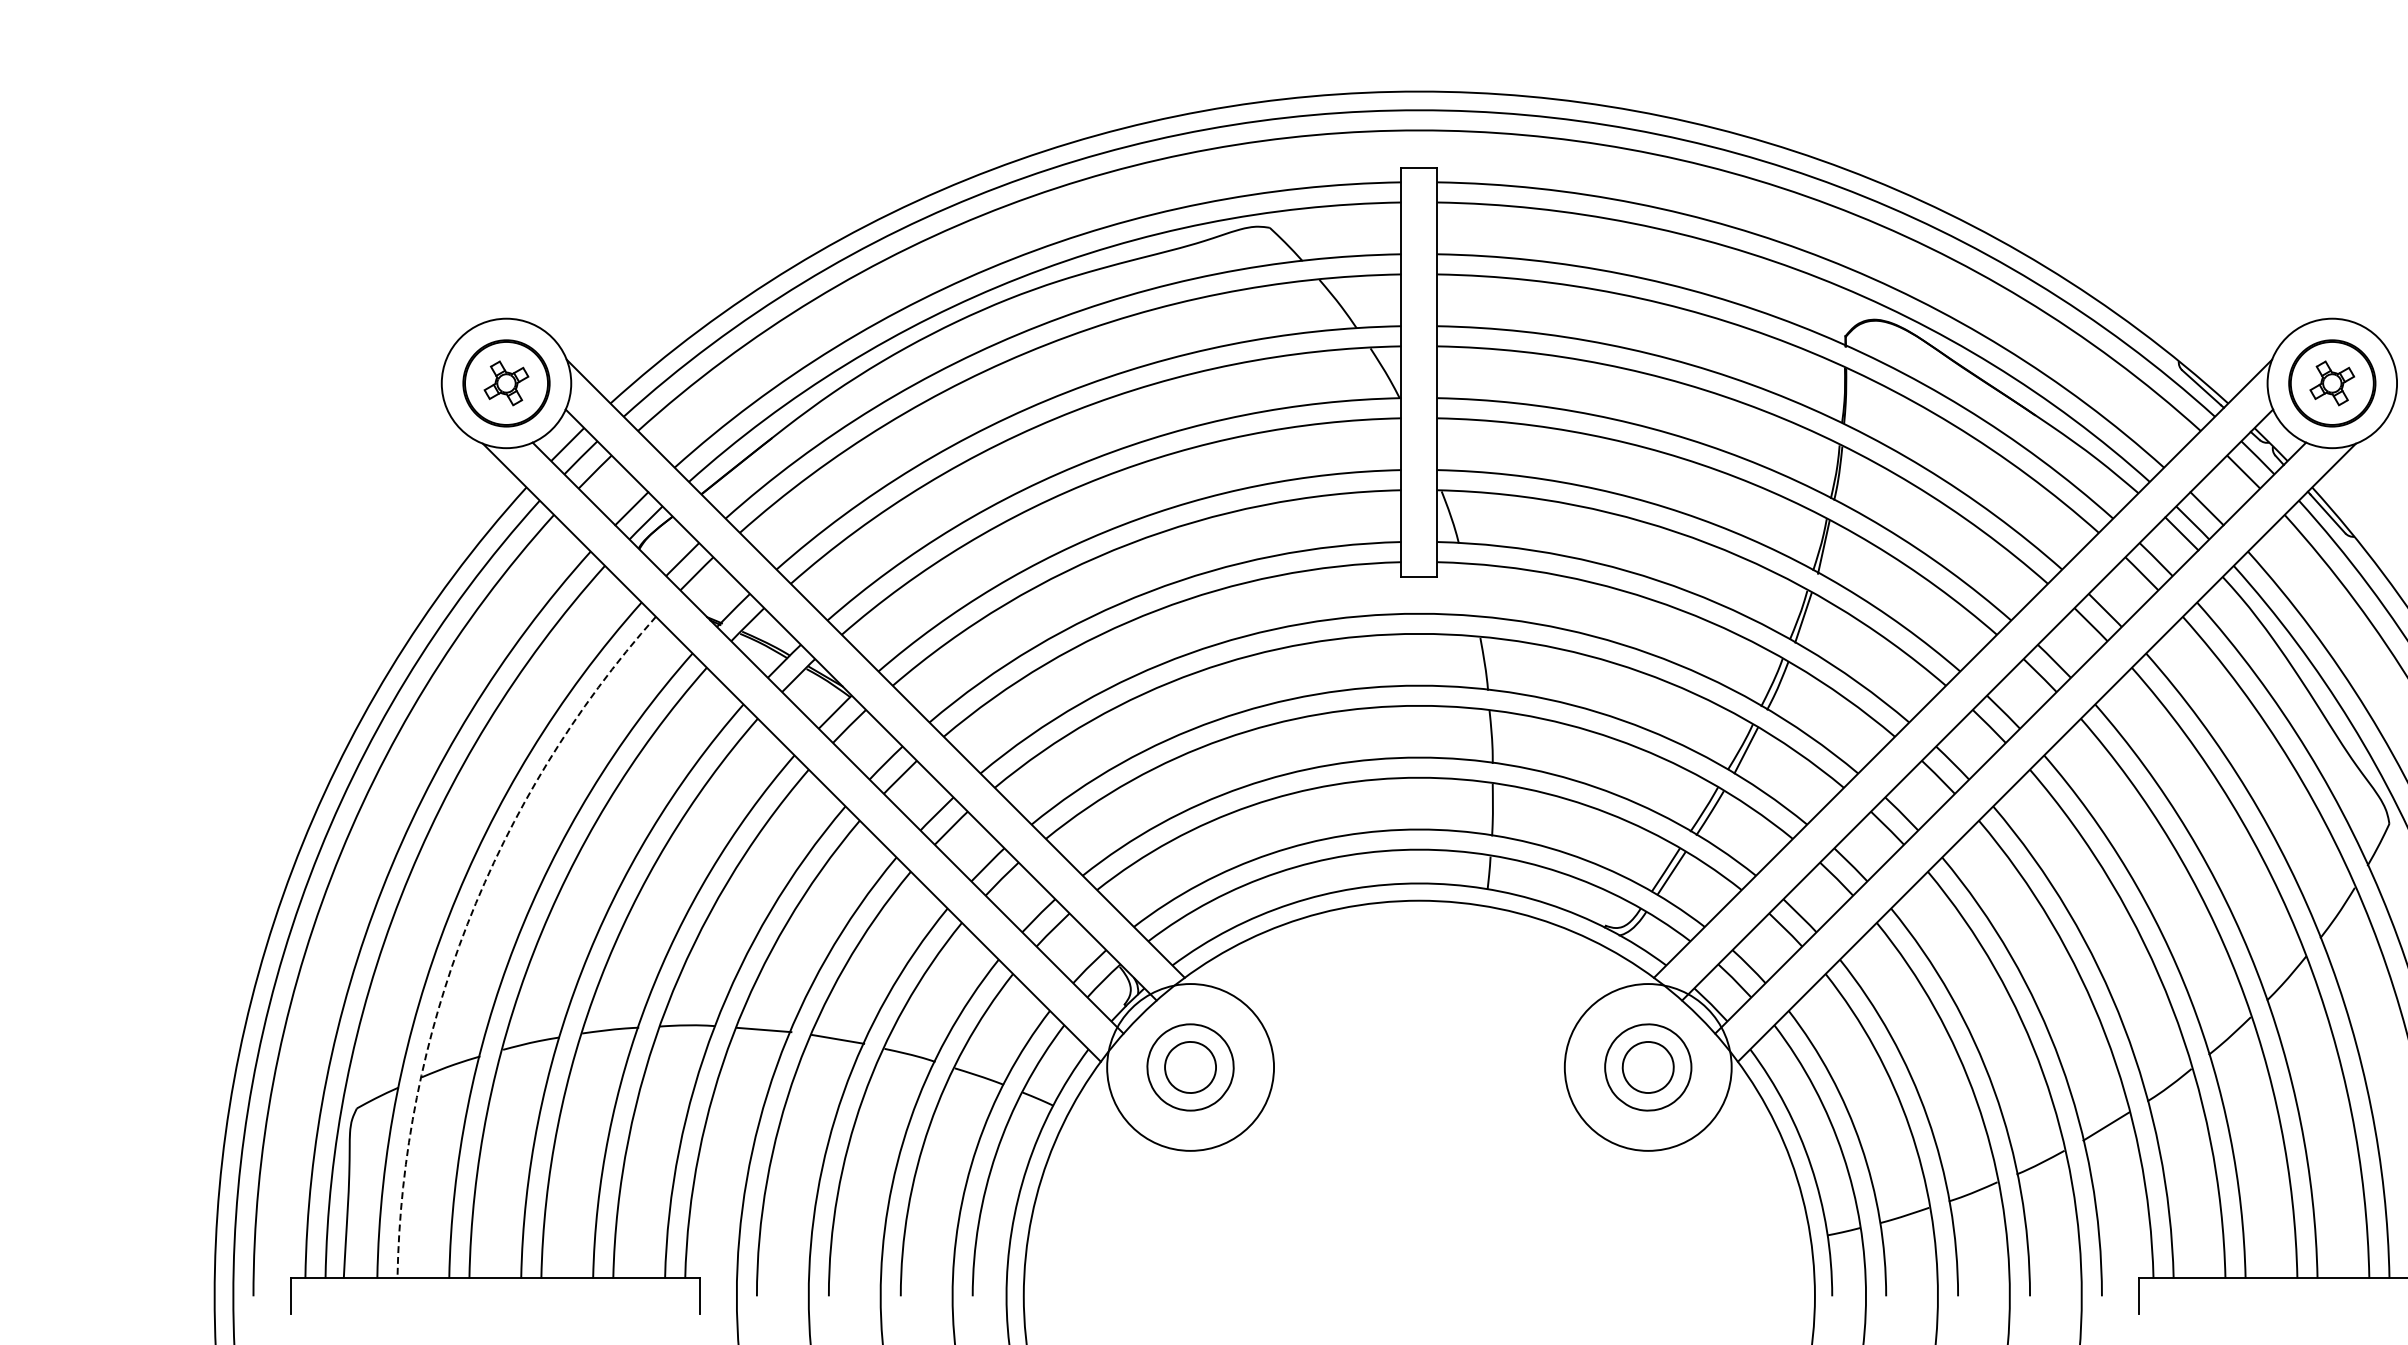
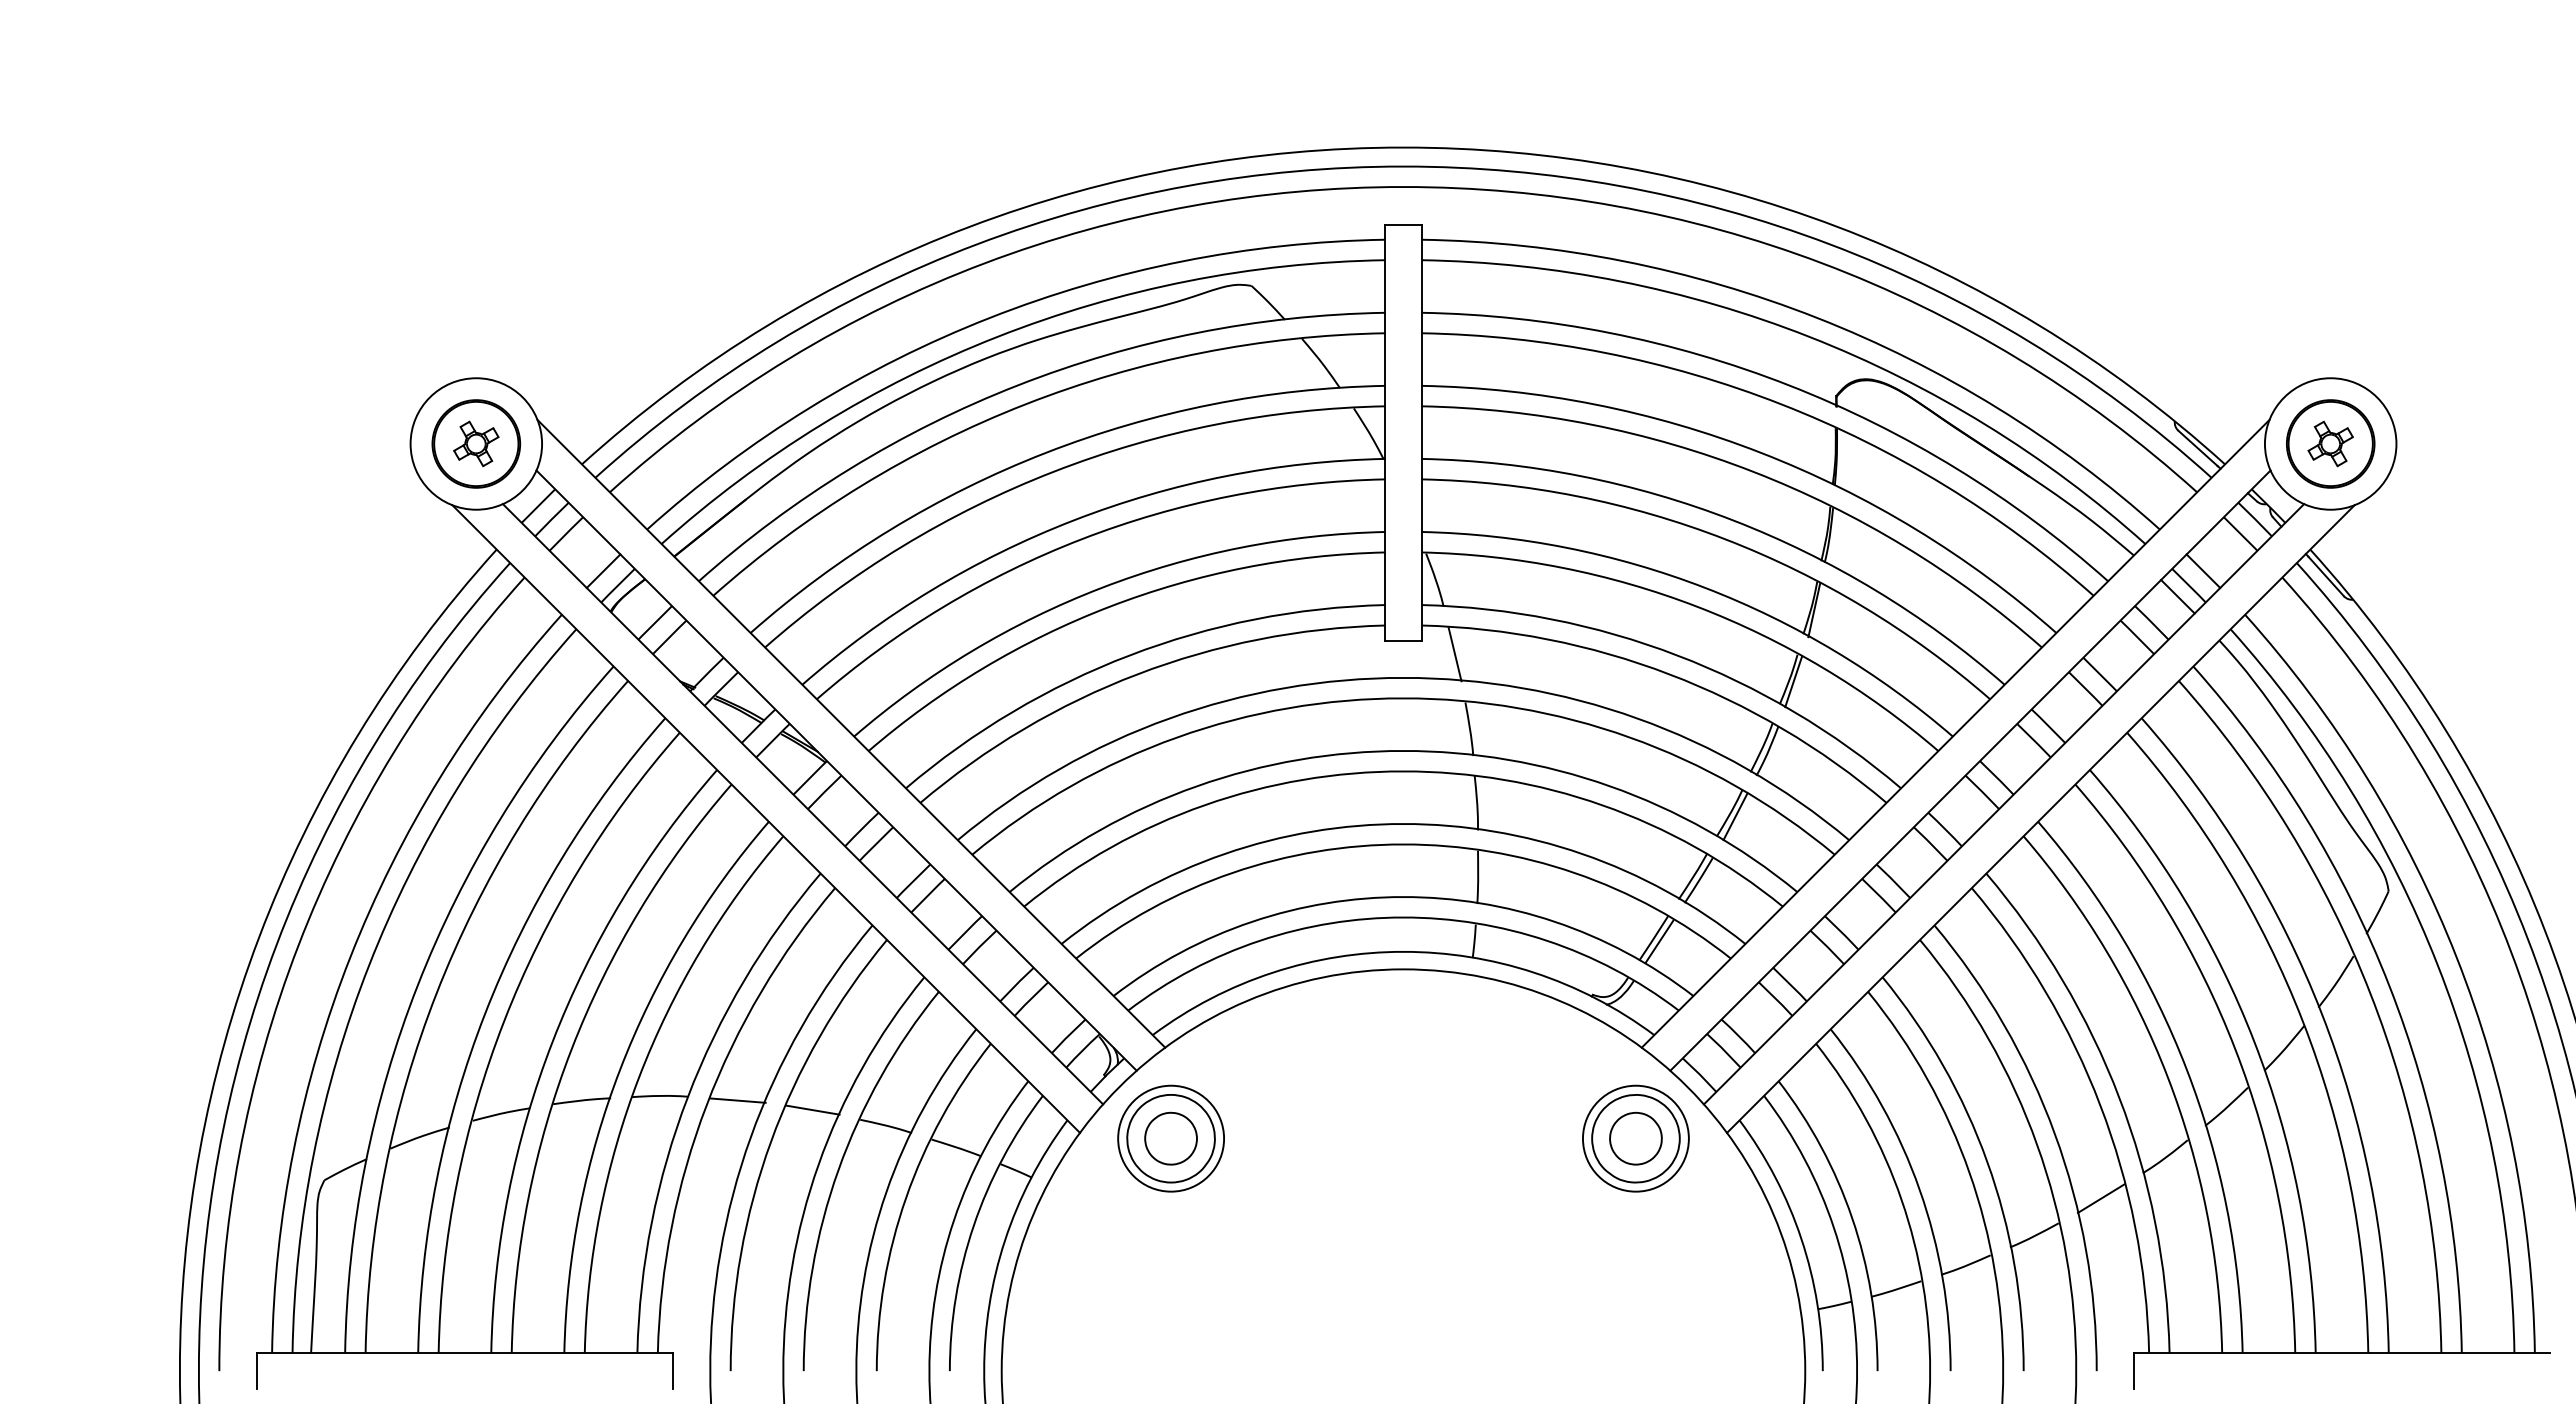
line: (1469, 590) -> (1454, 654), added
arc: (467, 924) -> (436, 993), dashed -> solid
circle: (1190, 1067) -> (1171, 1138), size x0.62
circle: (1647, 1067) -> (1635, 1138), size x0.62

